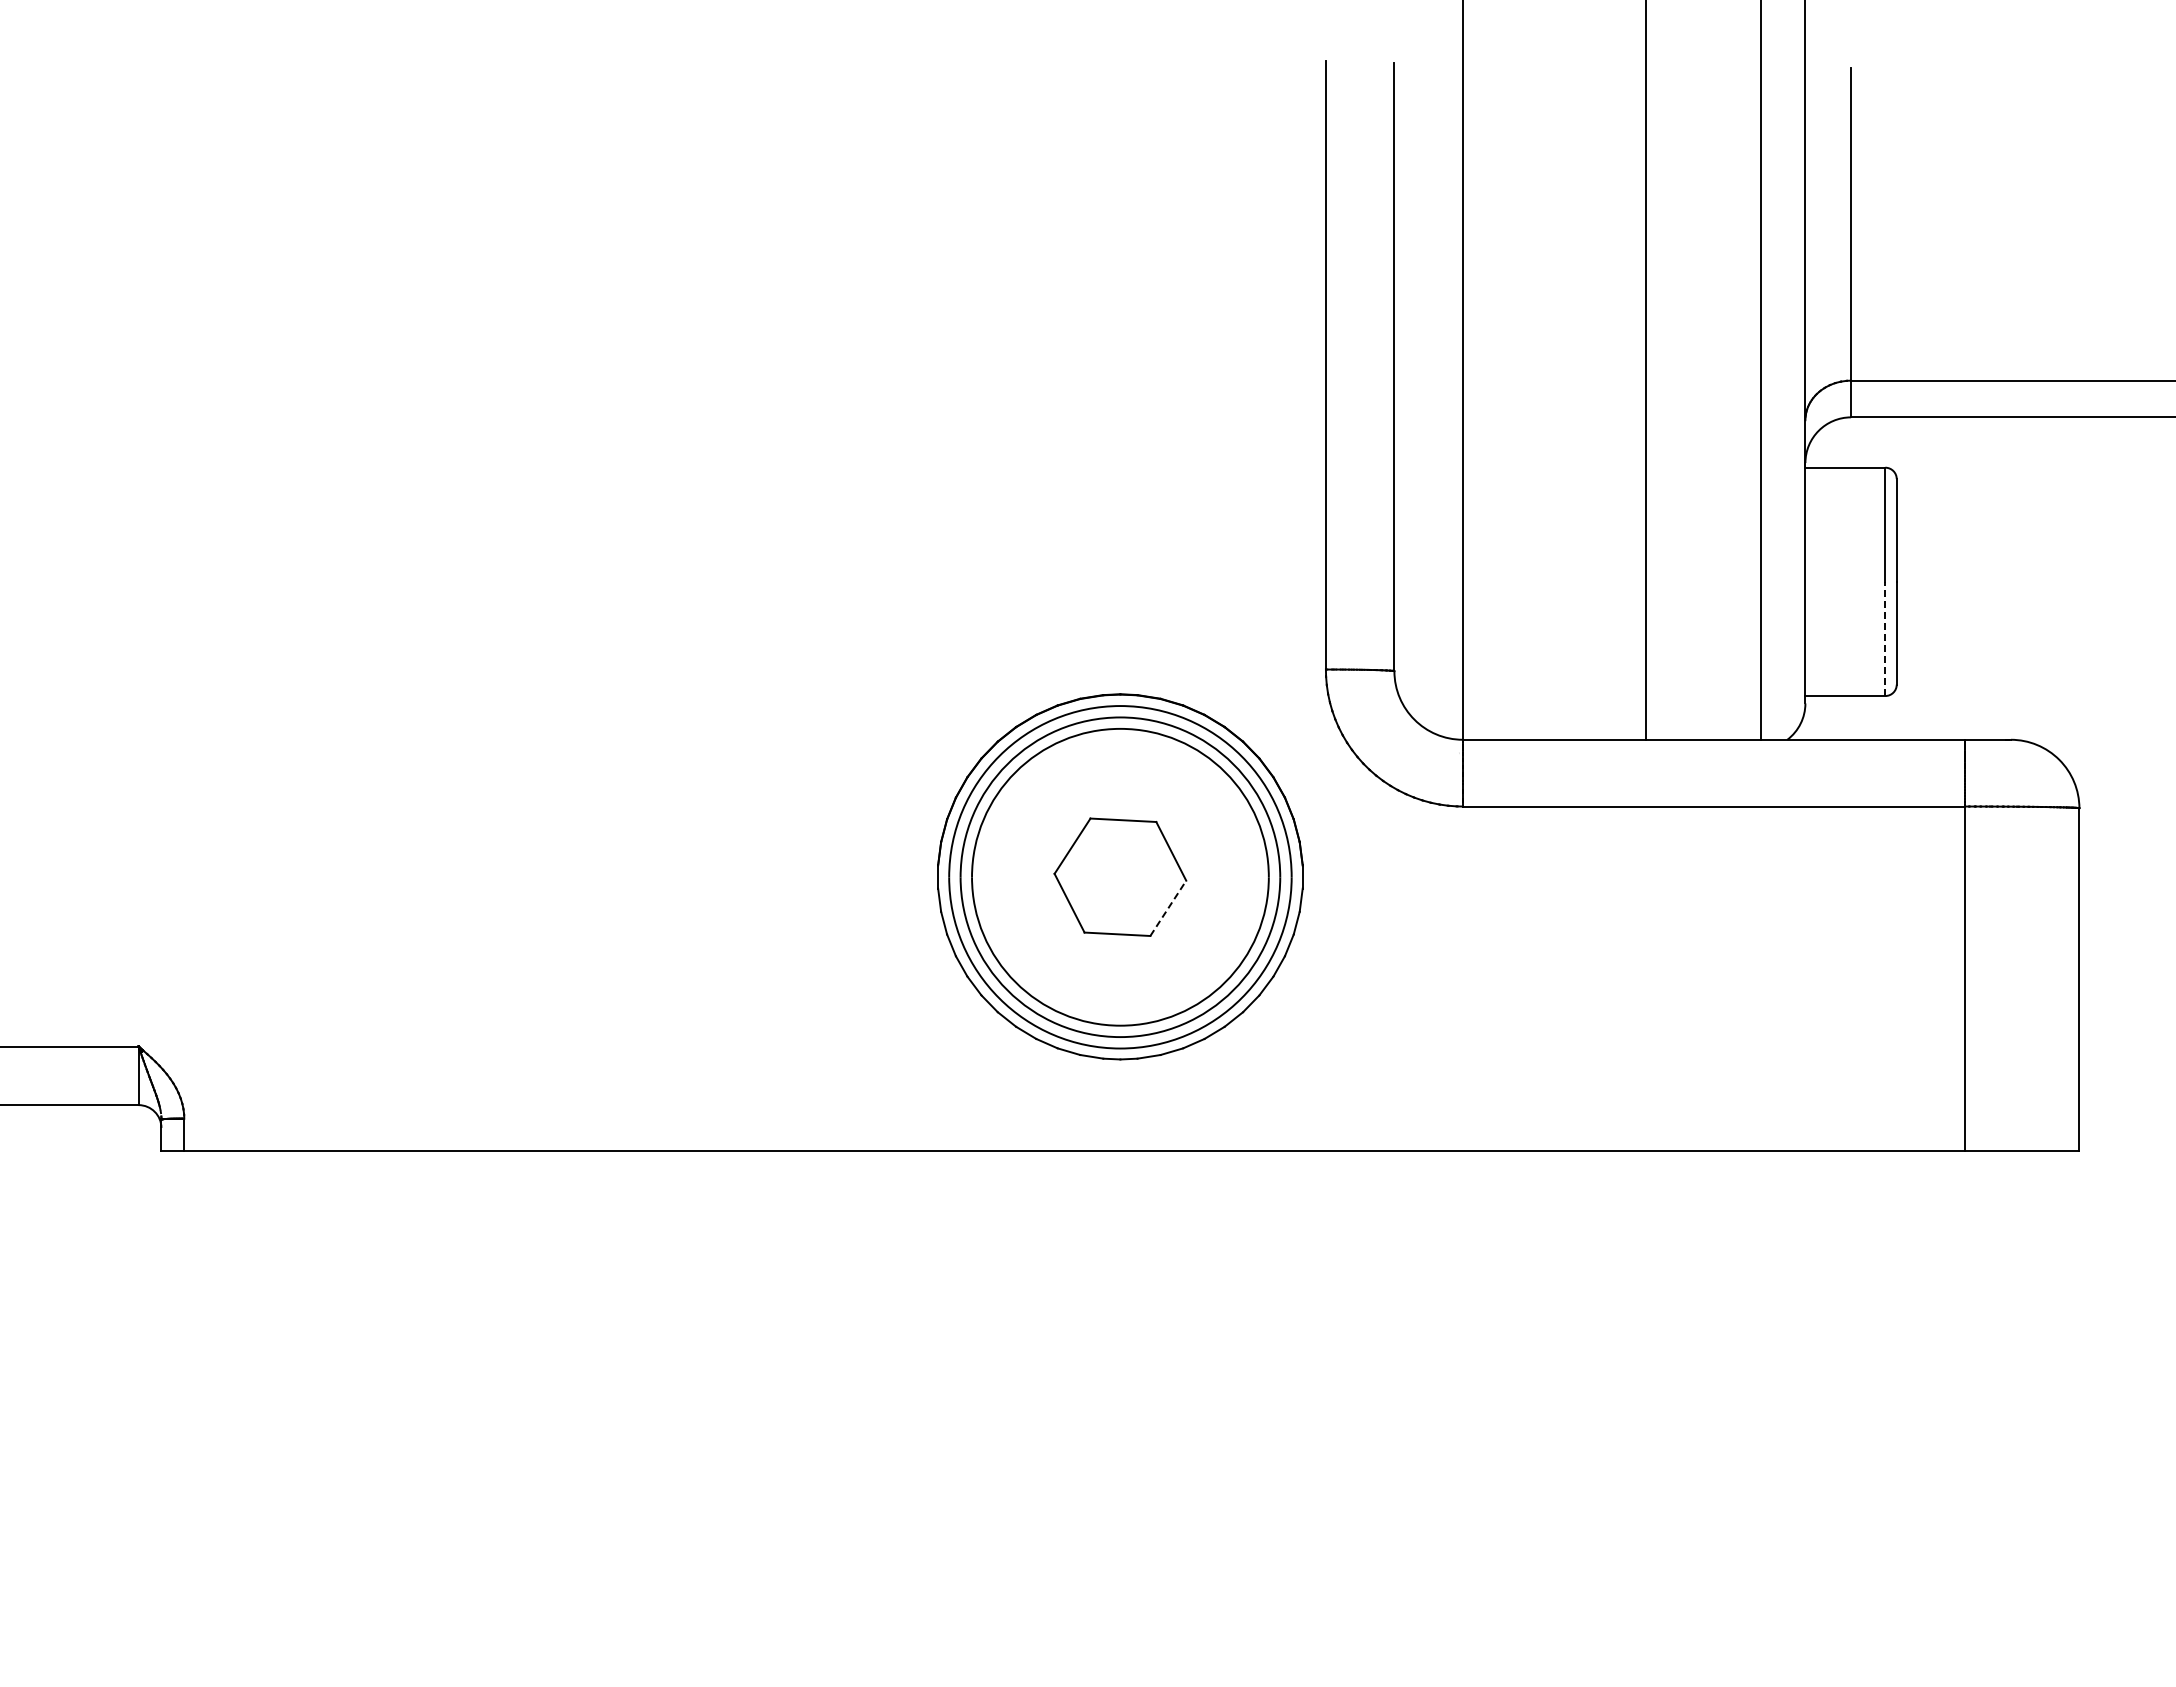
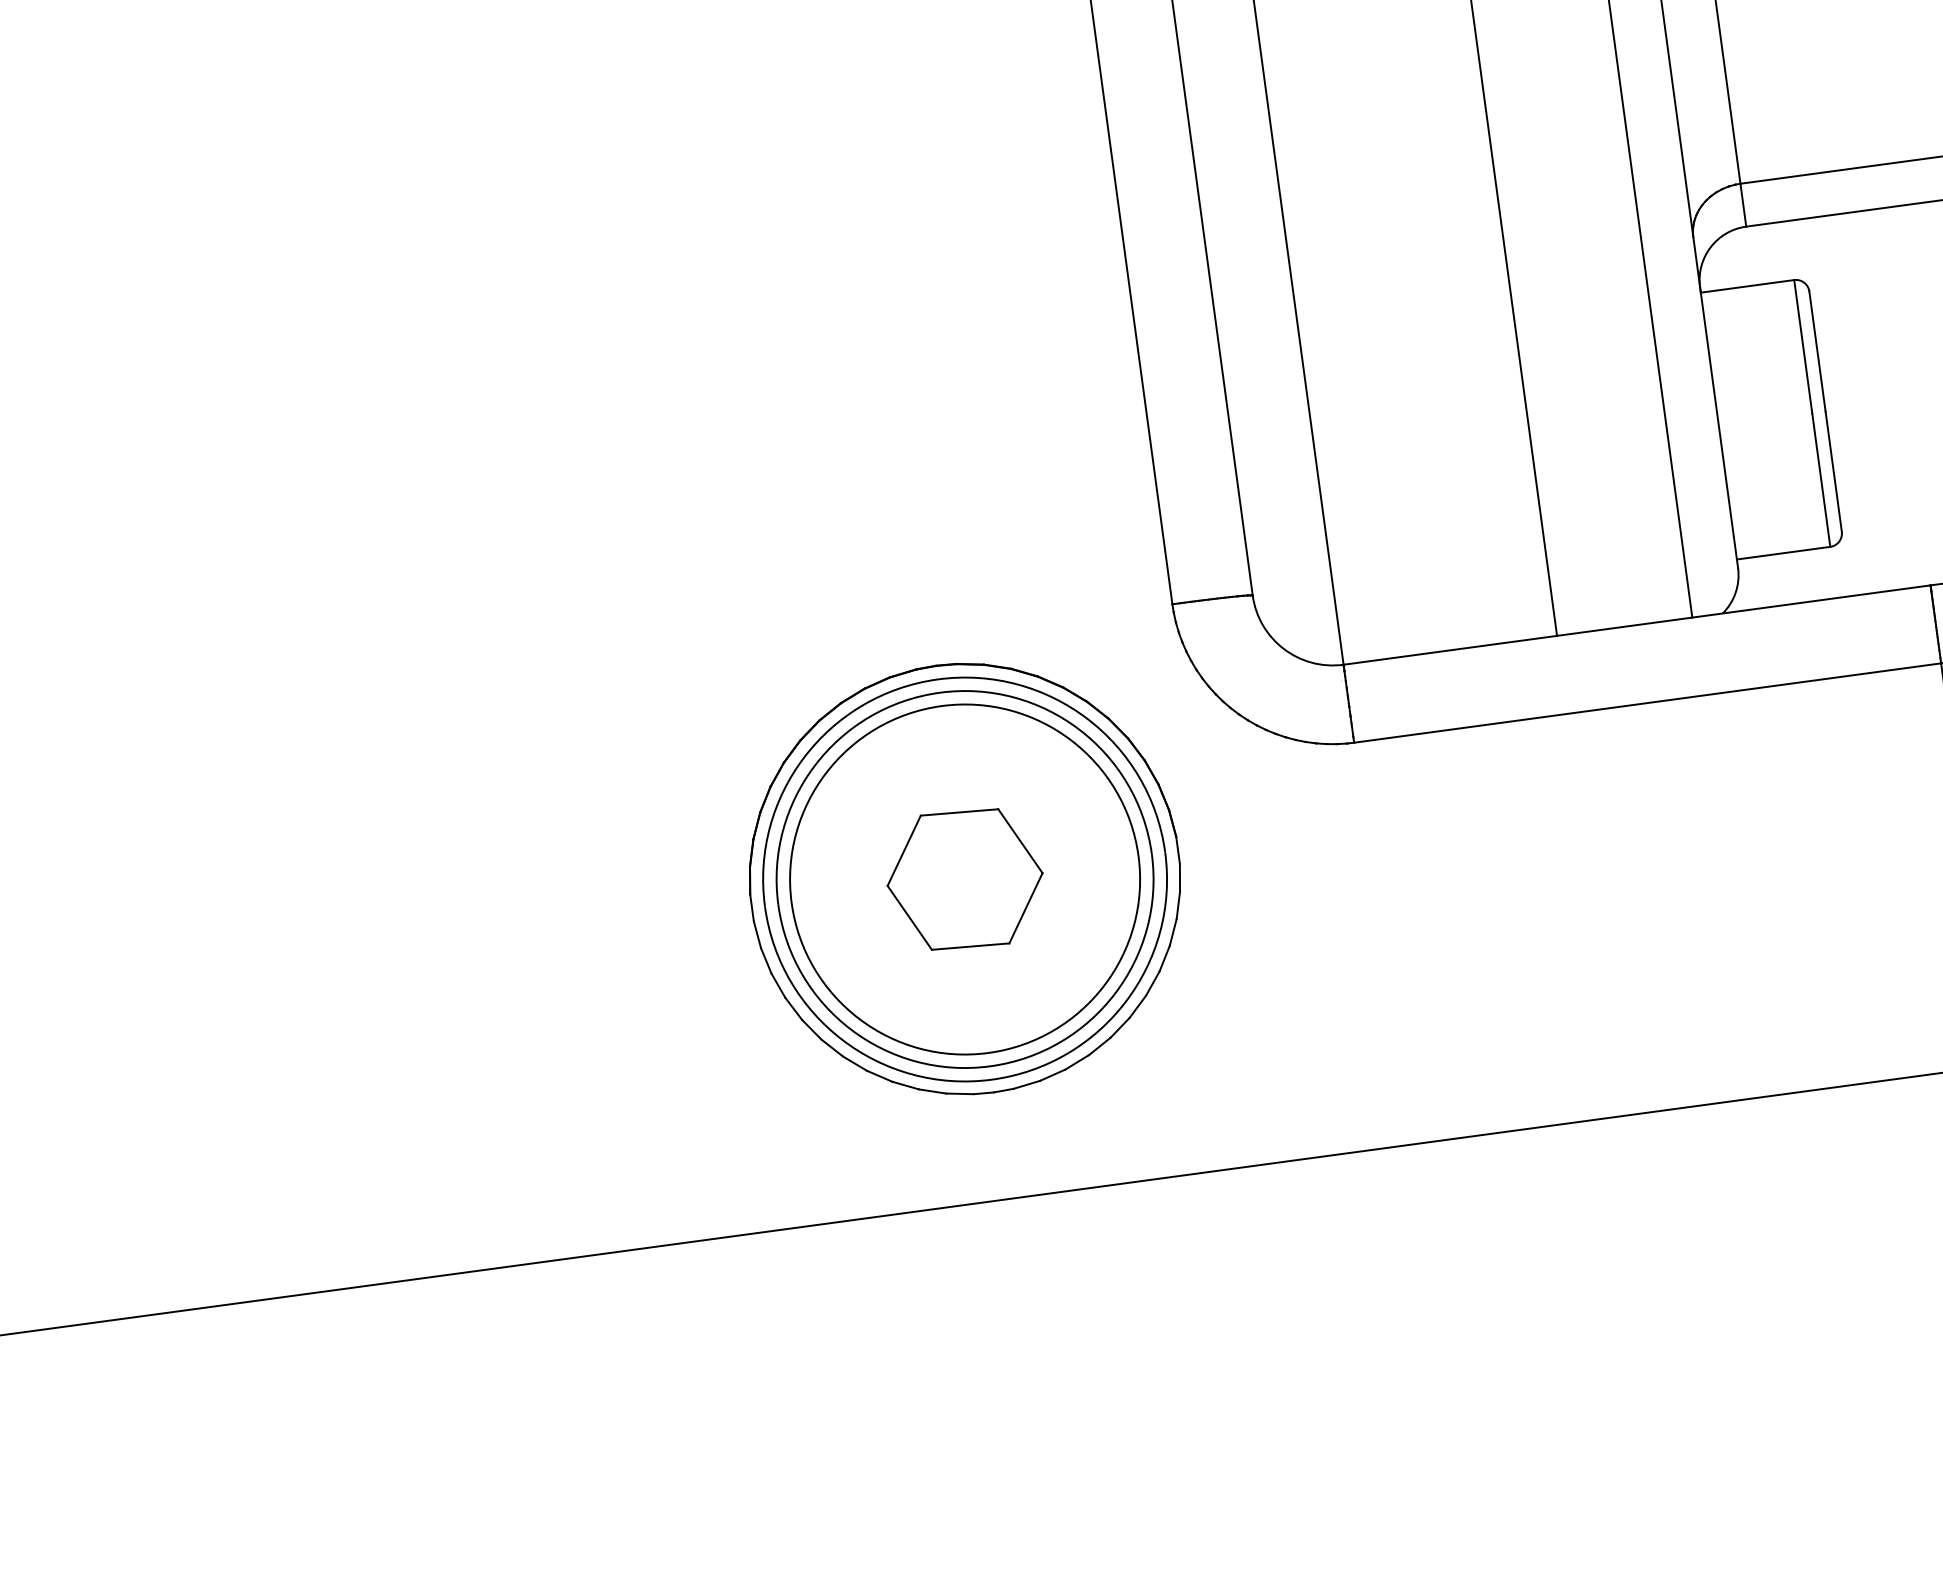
line: (1885, 638) -> (1821, 479), dashed -> solid
line: (1168, 908) -> (1026, 908), dashed -> solid

